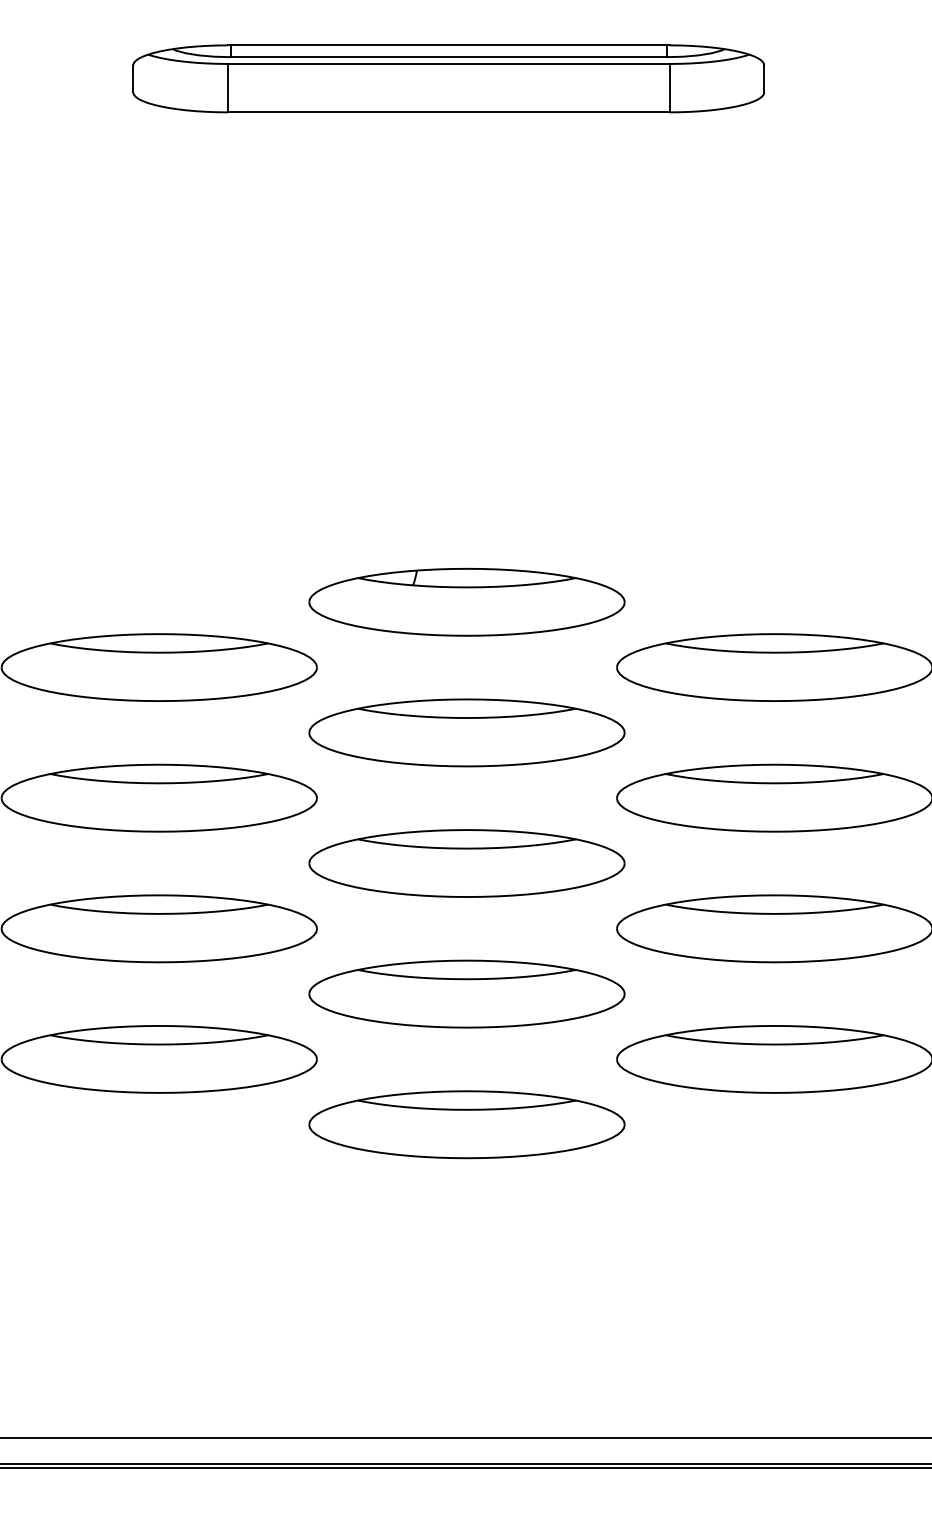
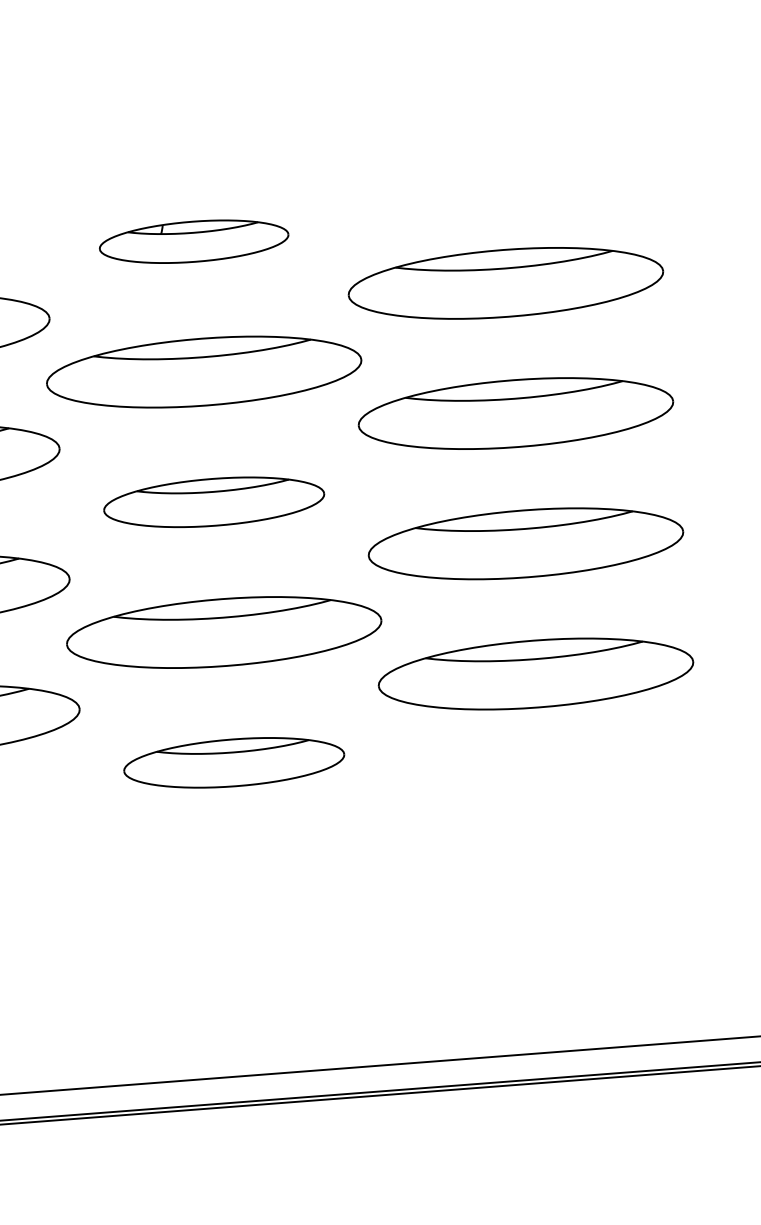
part: (466, 601) -> (193, 241), size x0.6
part: (466, 863) -> (213, 502), size x0.7
part: (466, 1124) -> (233, 762), size x0.7

